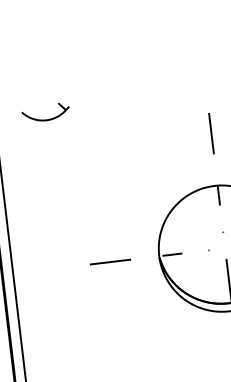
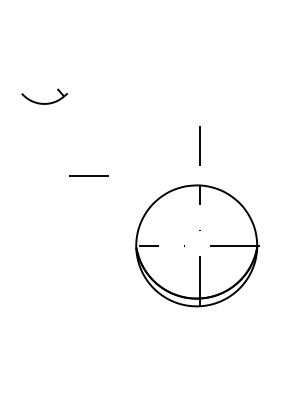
line: (211, 132) -> (199, 145), moved
line: (109, 261) -> (88, 175), moved

